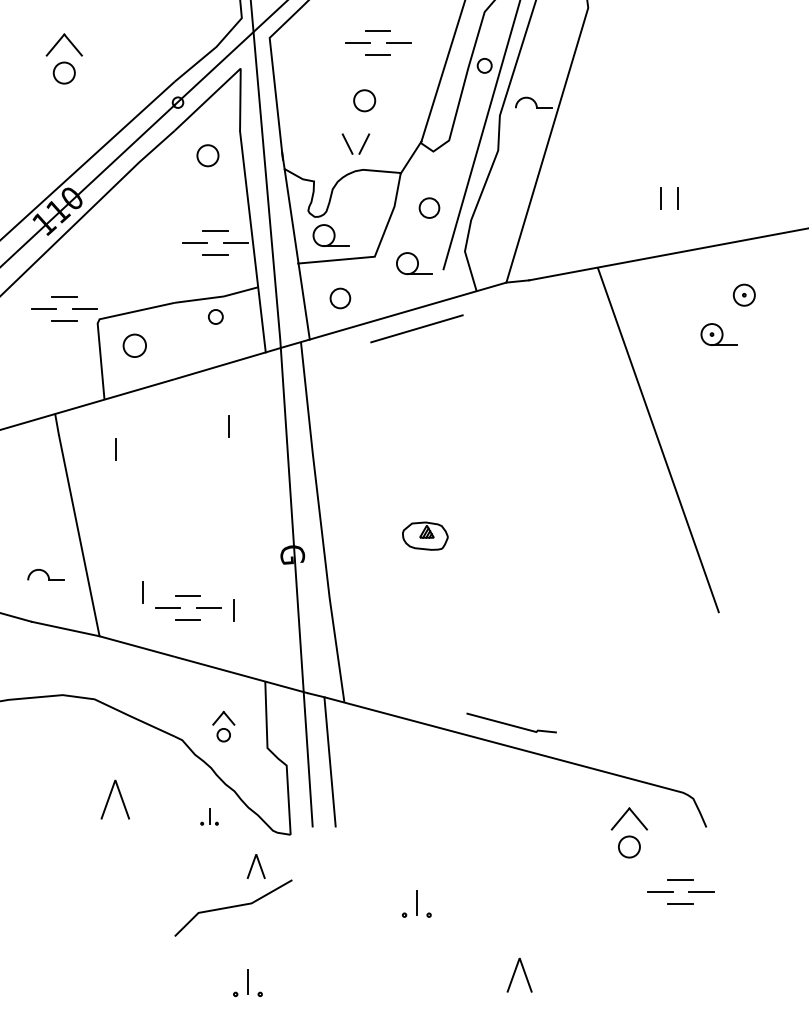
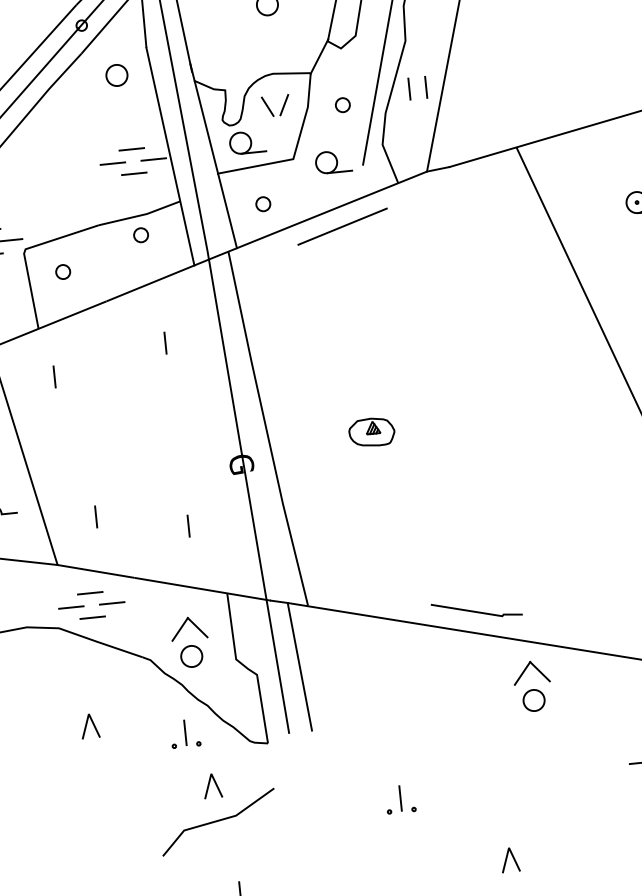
part: (349, 145) -> (269, 107), moved
part: (661, 198) -> (409, 88), moved
part: (429, 207) -> (342, 104), size x0.71
part: (340, 298) -> (263, 204), size x0.71
part: (134, 345) -> (62, 271), size x0.62
part: (180, 607) -> (83, 605), moved
part: (223, 726) -> (190, 642), size x1.67
part: (115, 799) -> (89, 725), size x0.62
part: (209, 816) -> (185, 733), size x1.67
part: (629, 832) -> (532, 686), moved
part: (255, 866) -> (211, 786), moved
part: (519, 974) -> (510, 859), size x0.71

